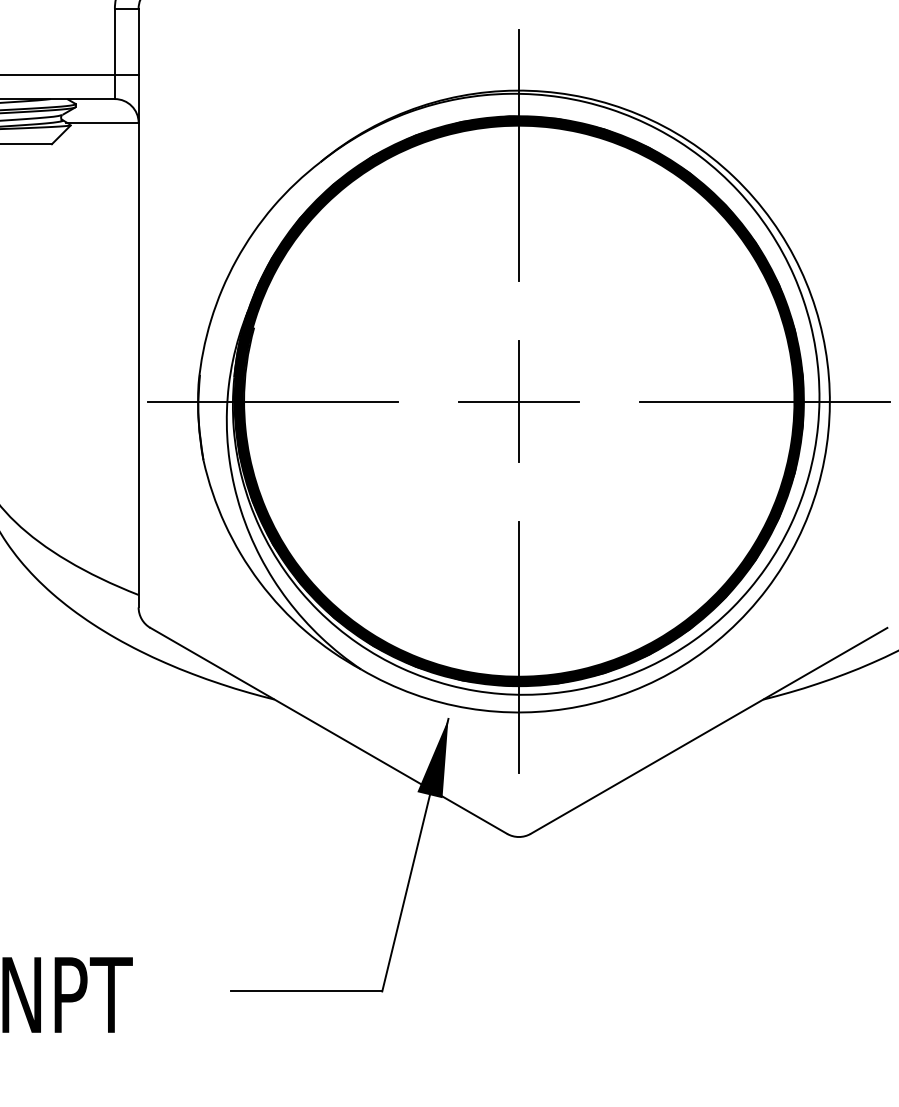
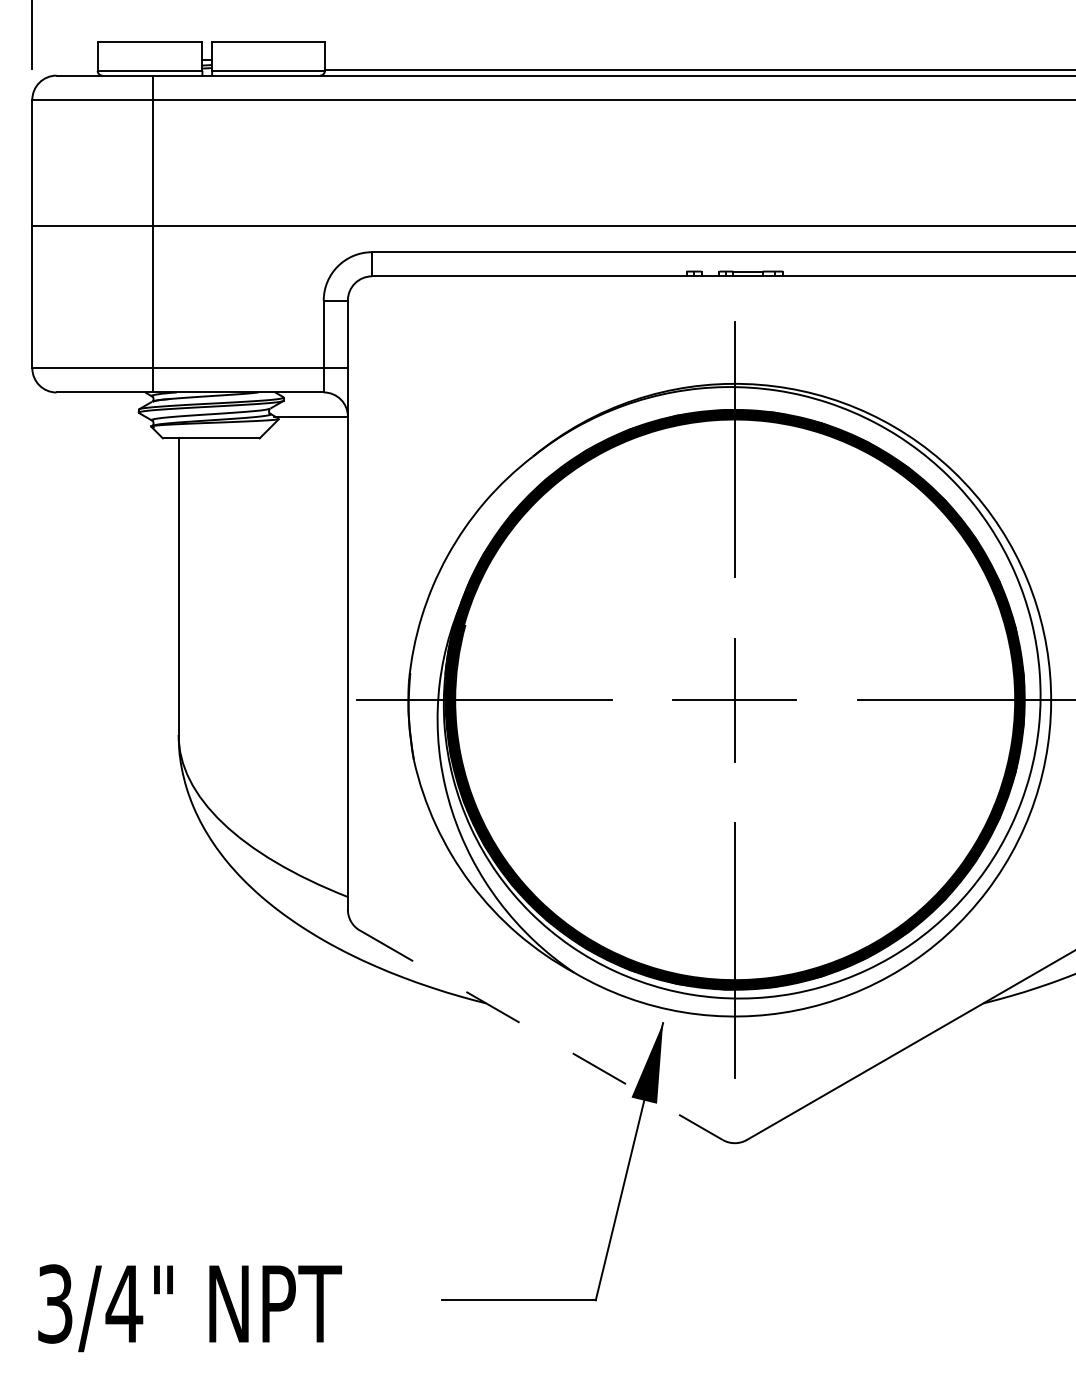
line: (328, 731) -> (541, 1035), solid -> dashed

